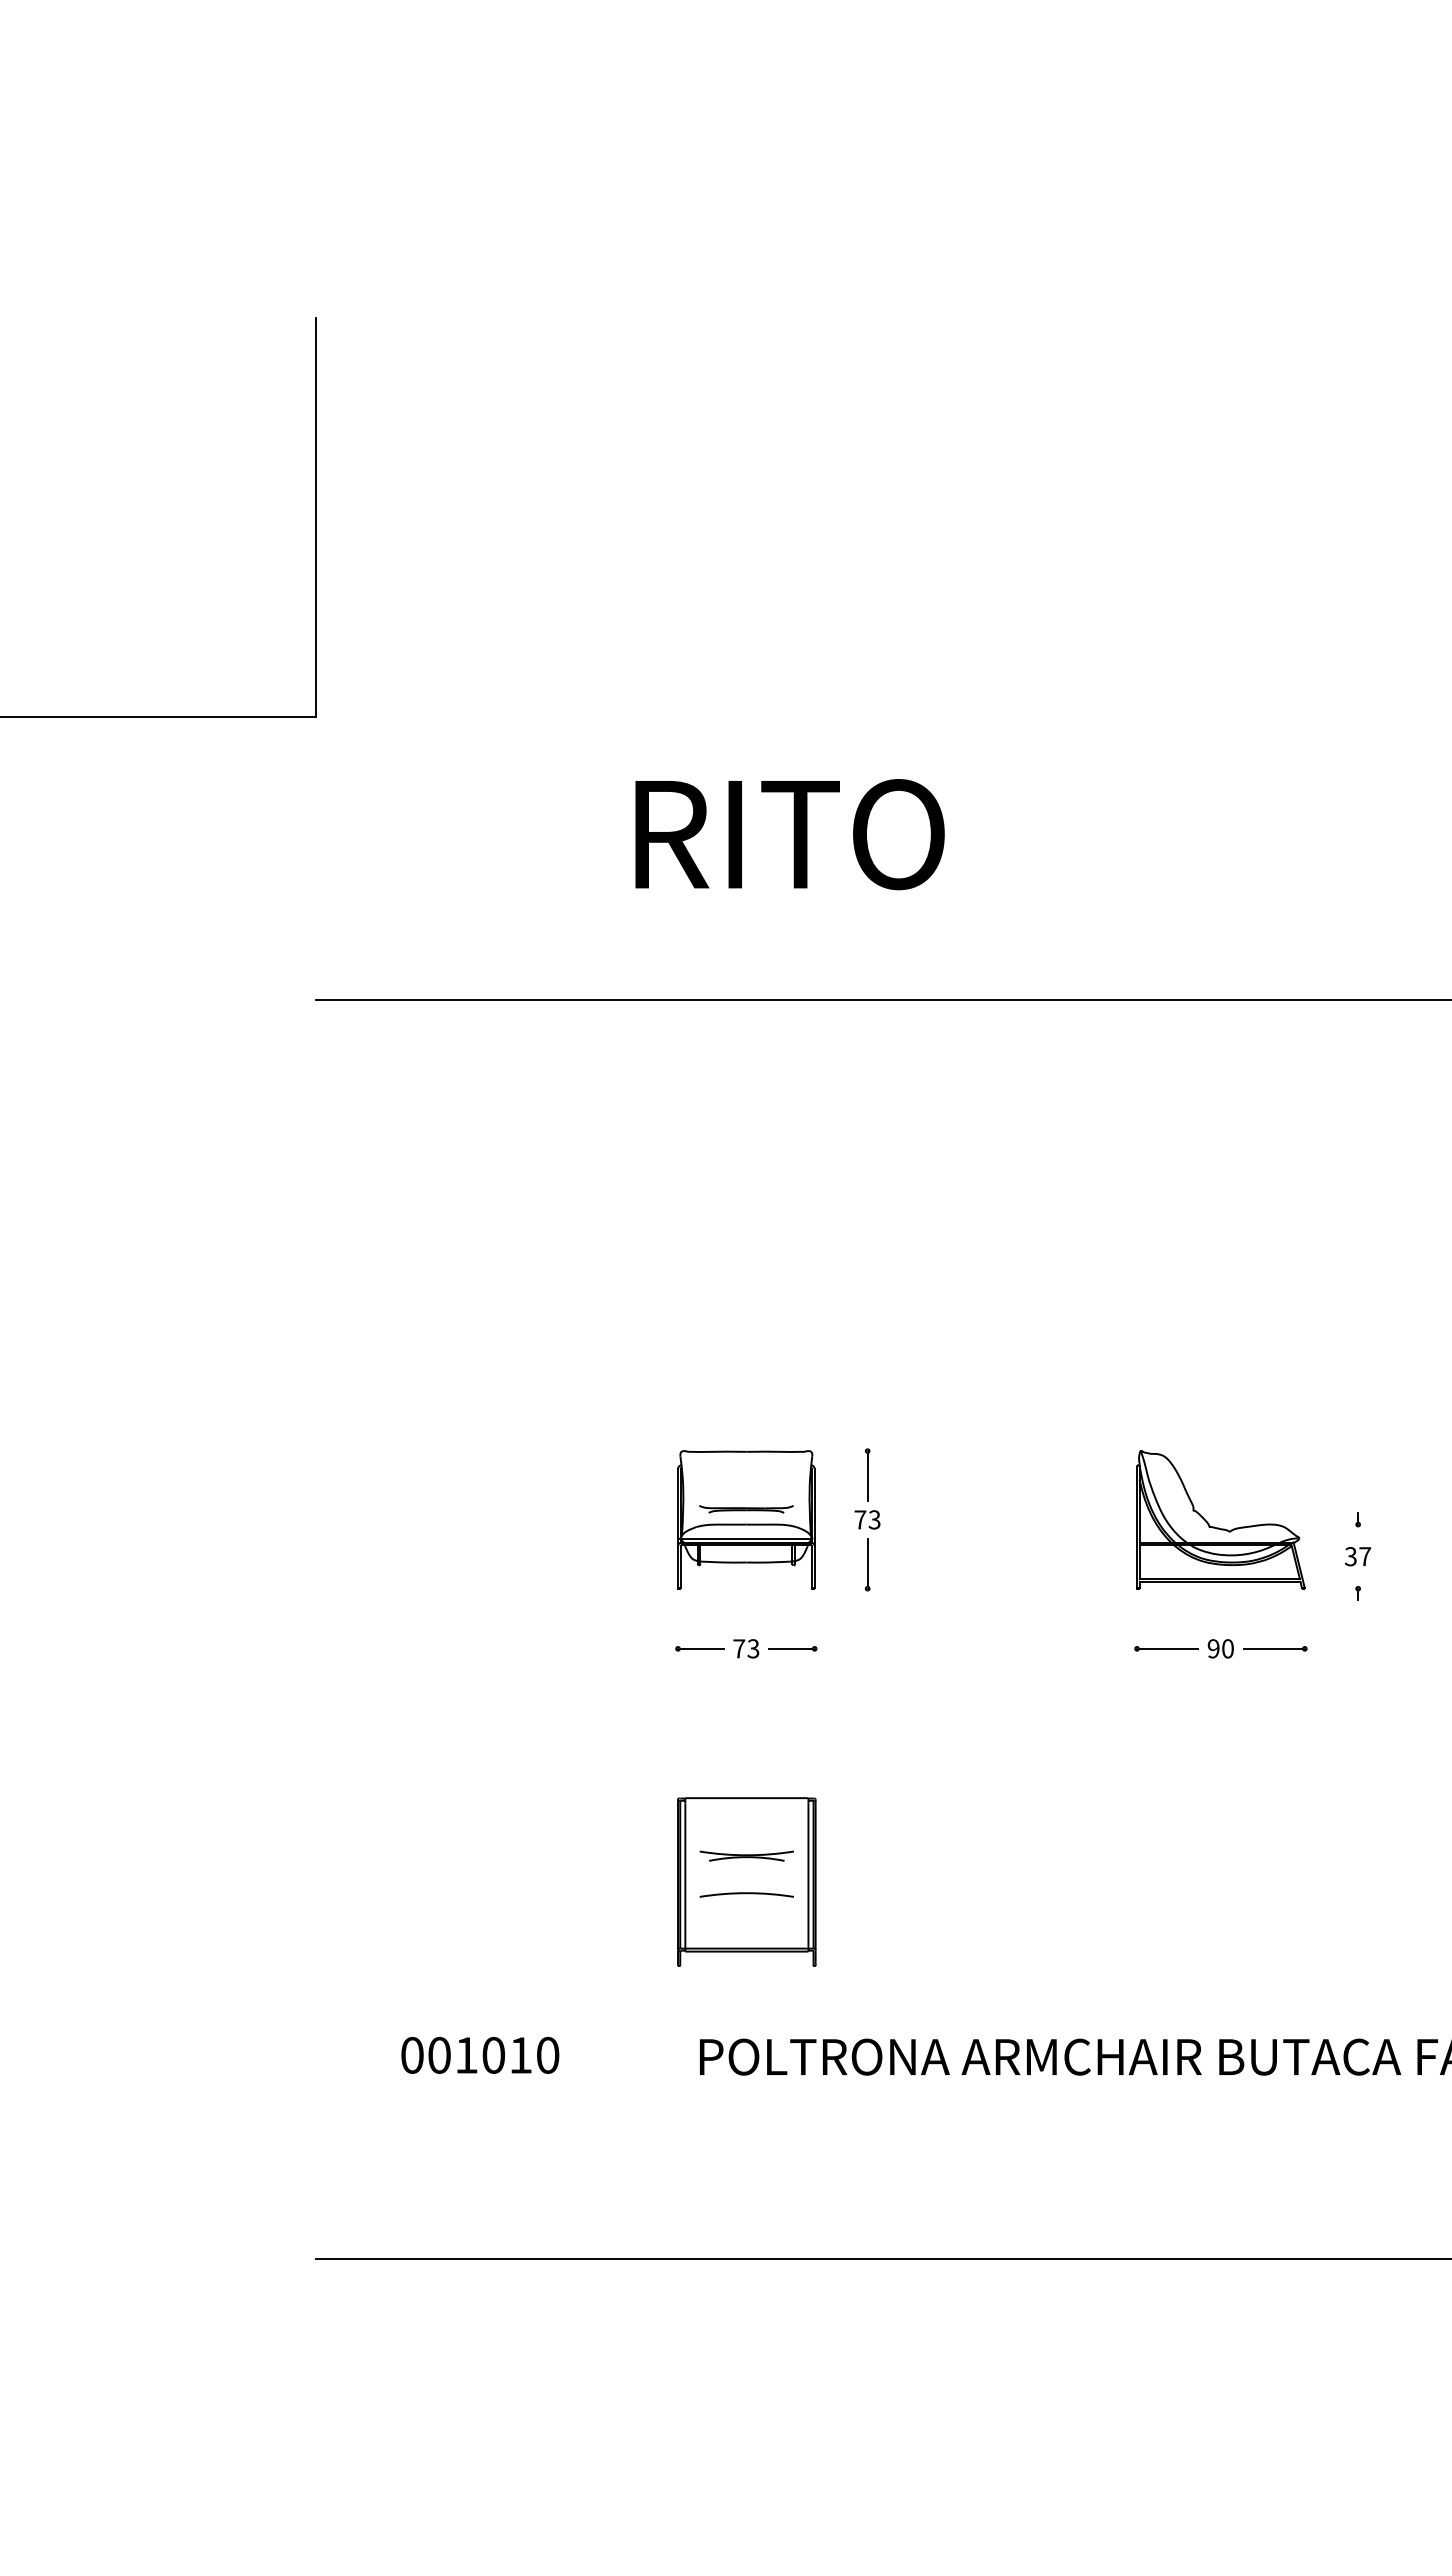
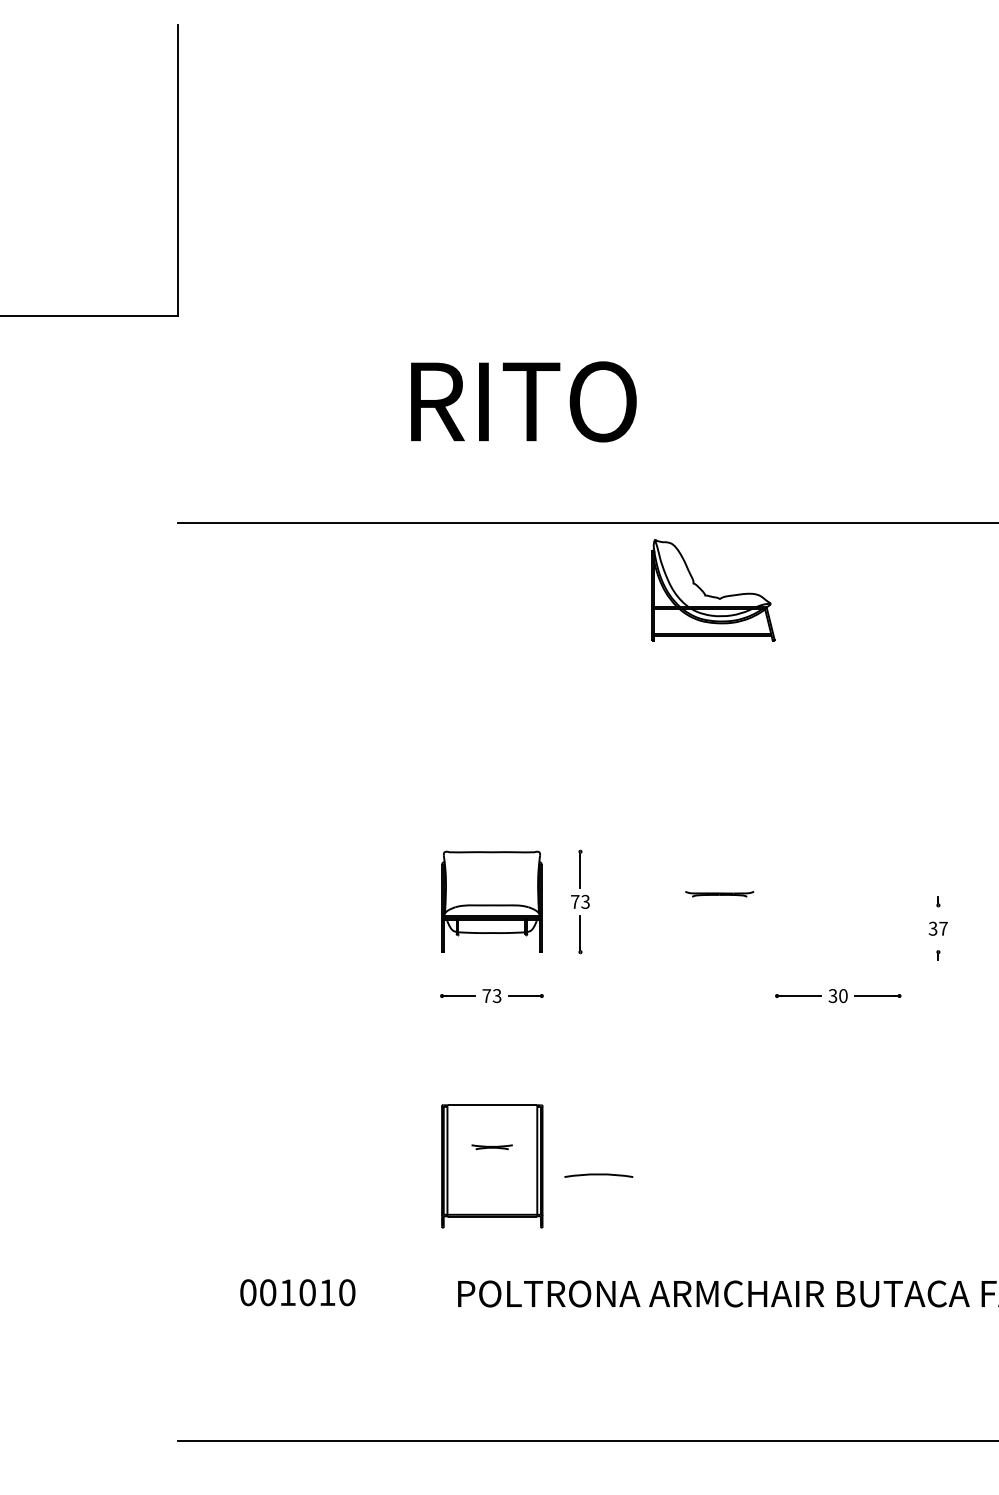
part: (746, 1509) -> (719, 894), moved
part: (1219, 1527) -> (712, 595), moved
text: (1213, 1648) -> (832, 995), 90 -> 30
part: (746, 1855) -> (492, 1146), size x0.6
arc: (746, 1894) -> (598, 1175), moved

